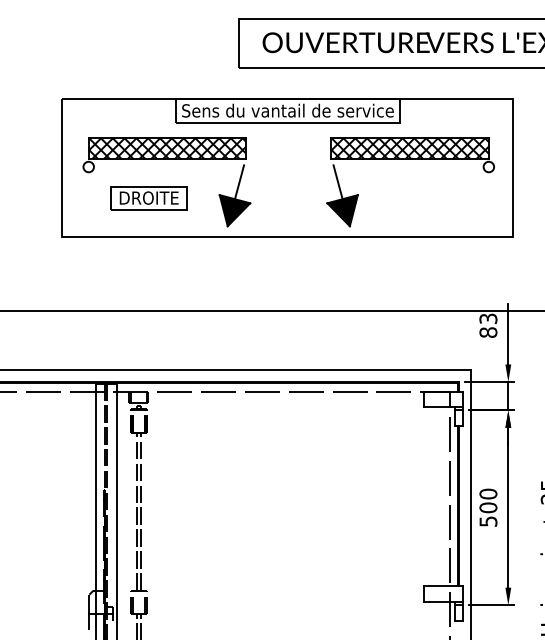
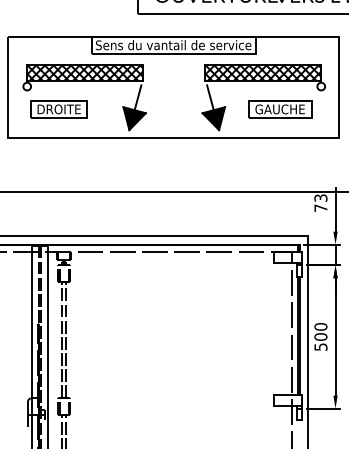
part: (148, 198) -> (58, 109), moved
part: (432, 198) -> (279, 109), added
text: (488, 332) -> (320, 208), 83 -> 73

